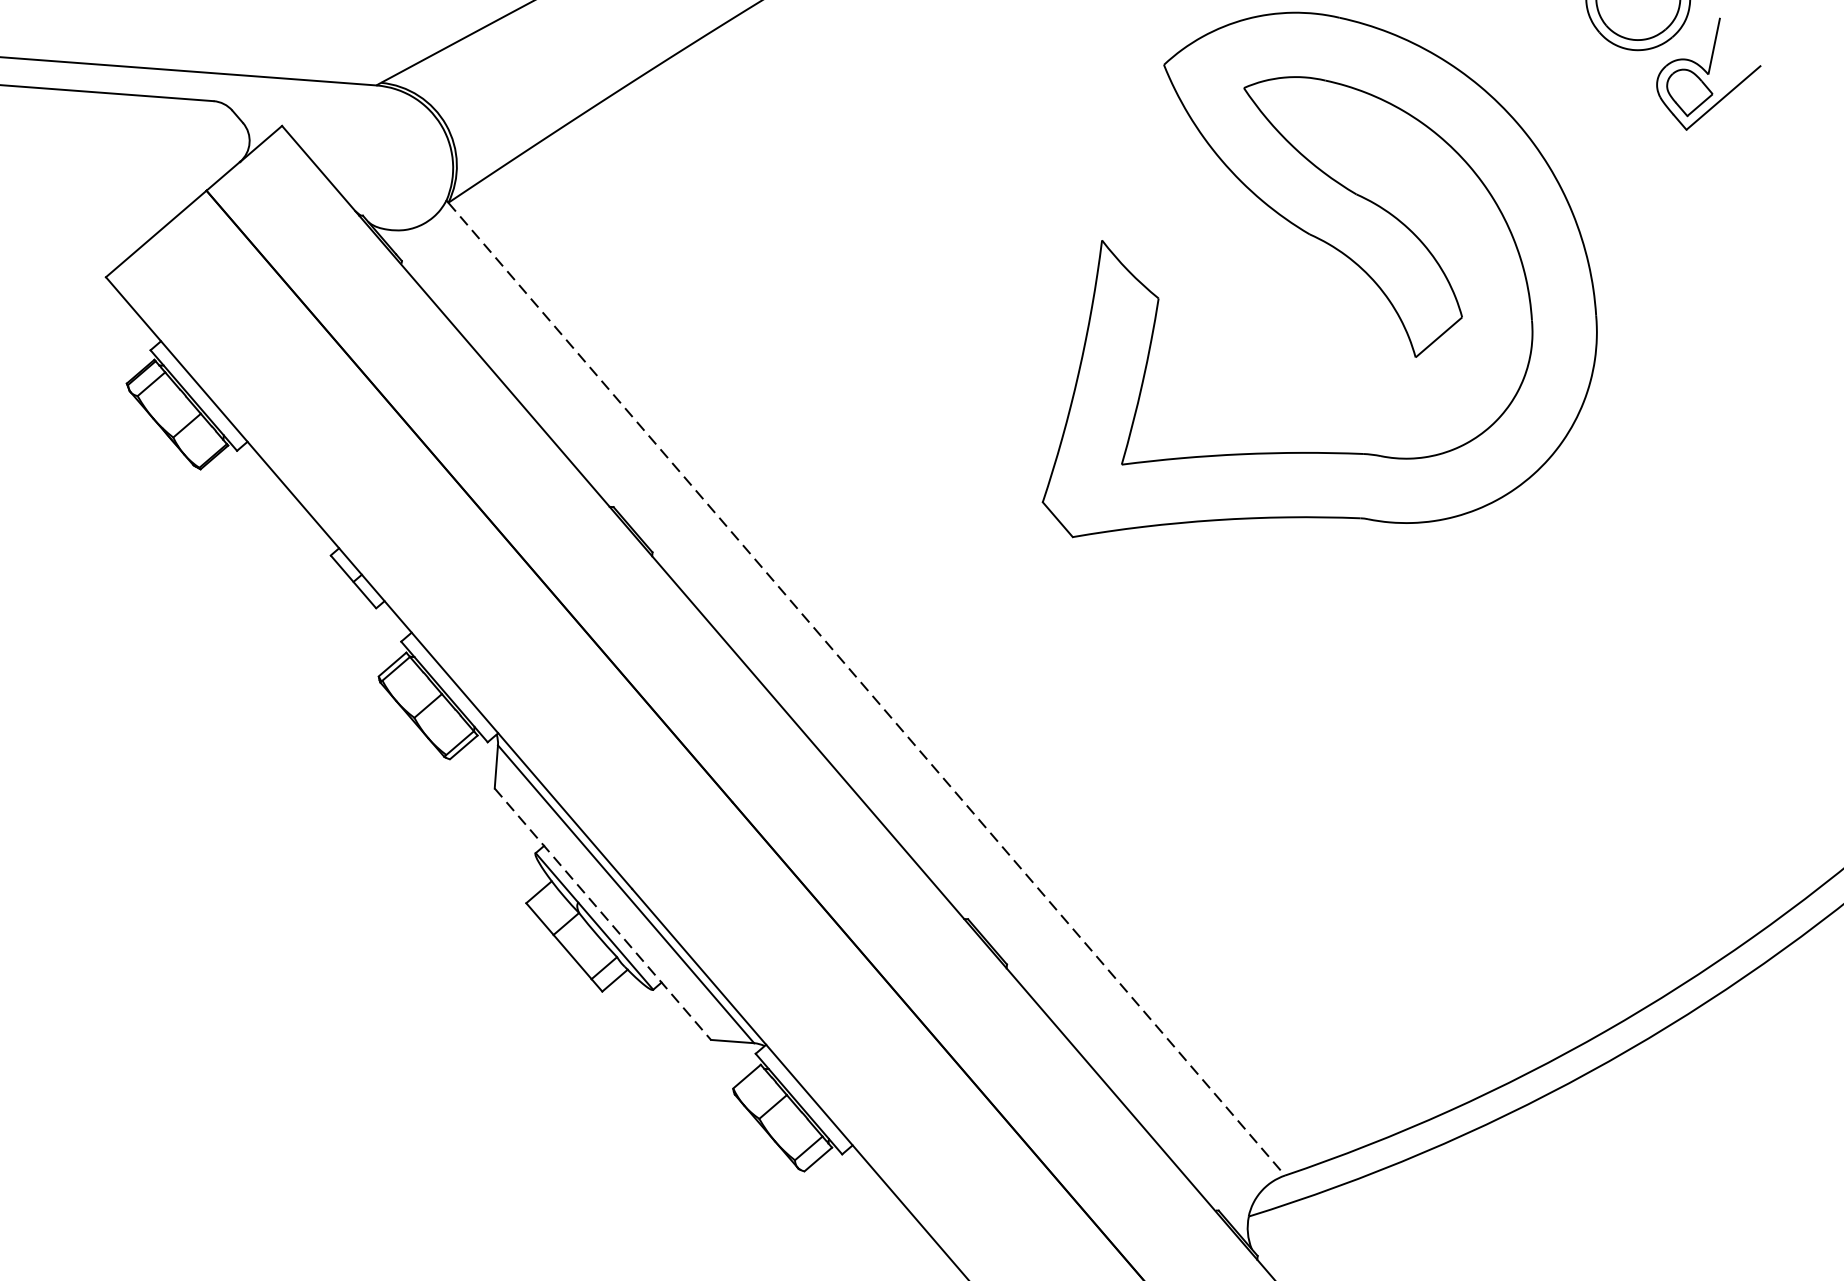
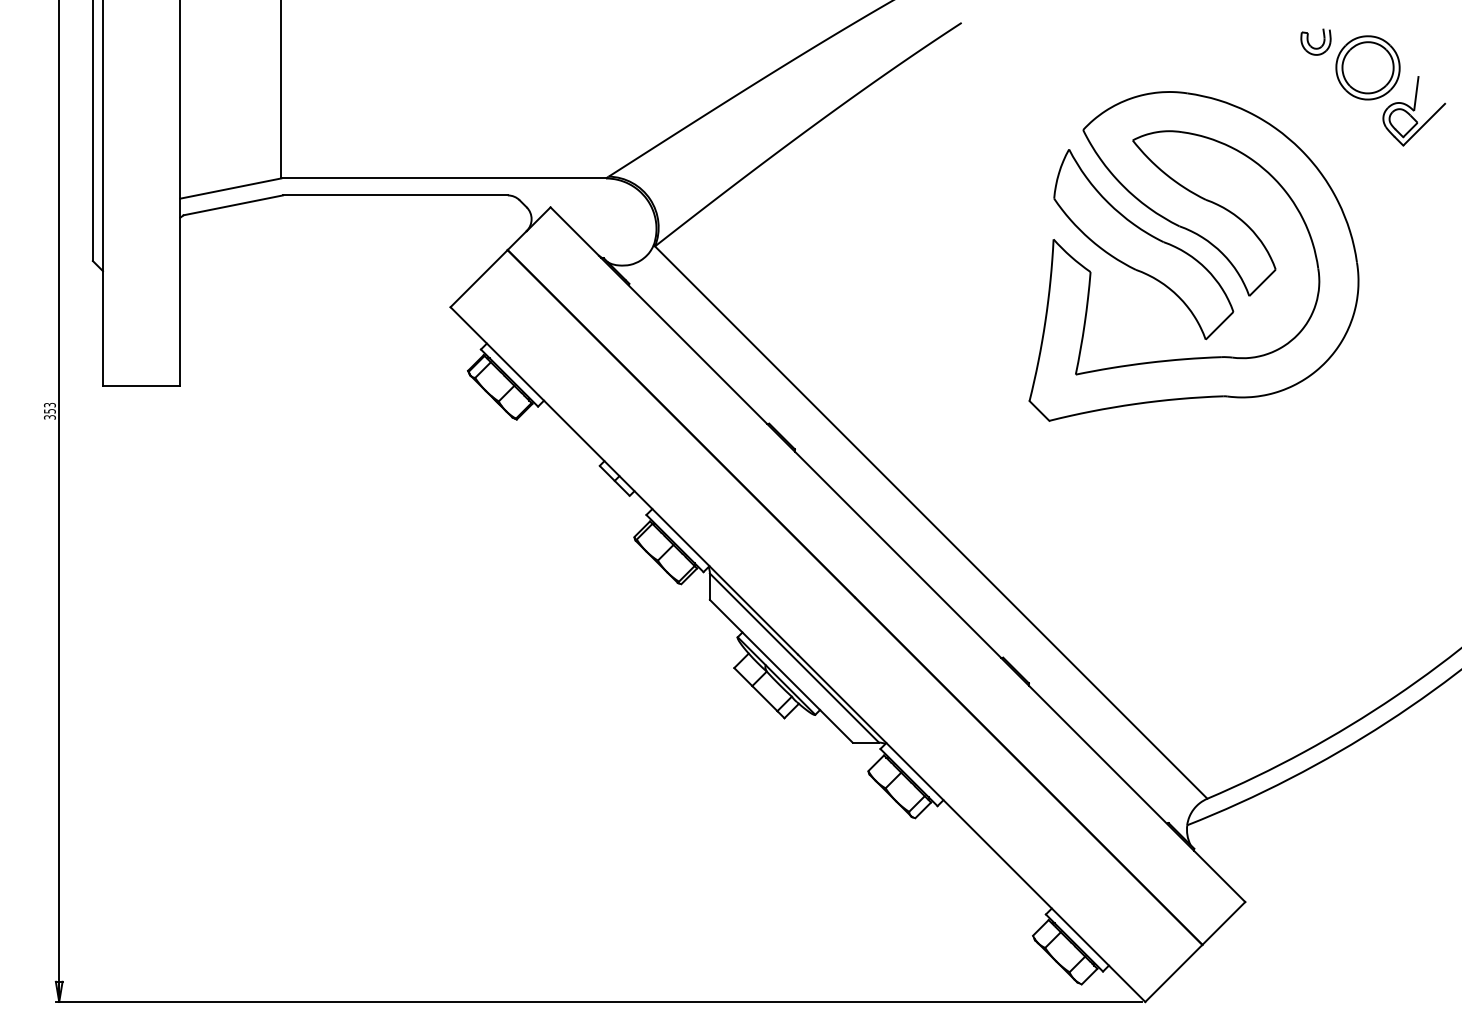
part: (1248, 259) -> (1143, 244), added
line: (867, 689) -> (931, 522), dashed -> solid
line: (603, 914) -> (781, 671), dashed -> solid

